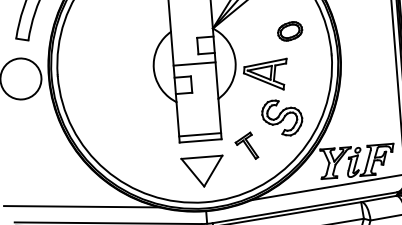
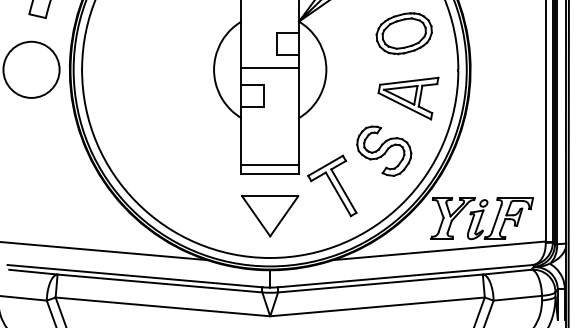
part: (289, 31) -> (403, 33), size x1.67
part: (266, 75) -> (408, 98), moved
part: (246, 145) -> (332, 185), size x1.67

